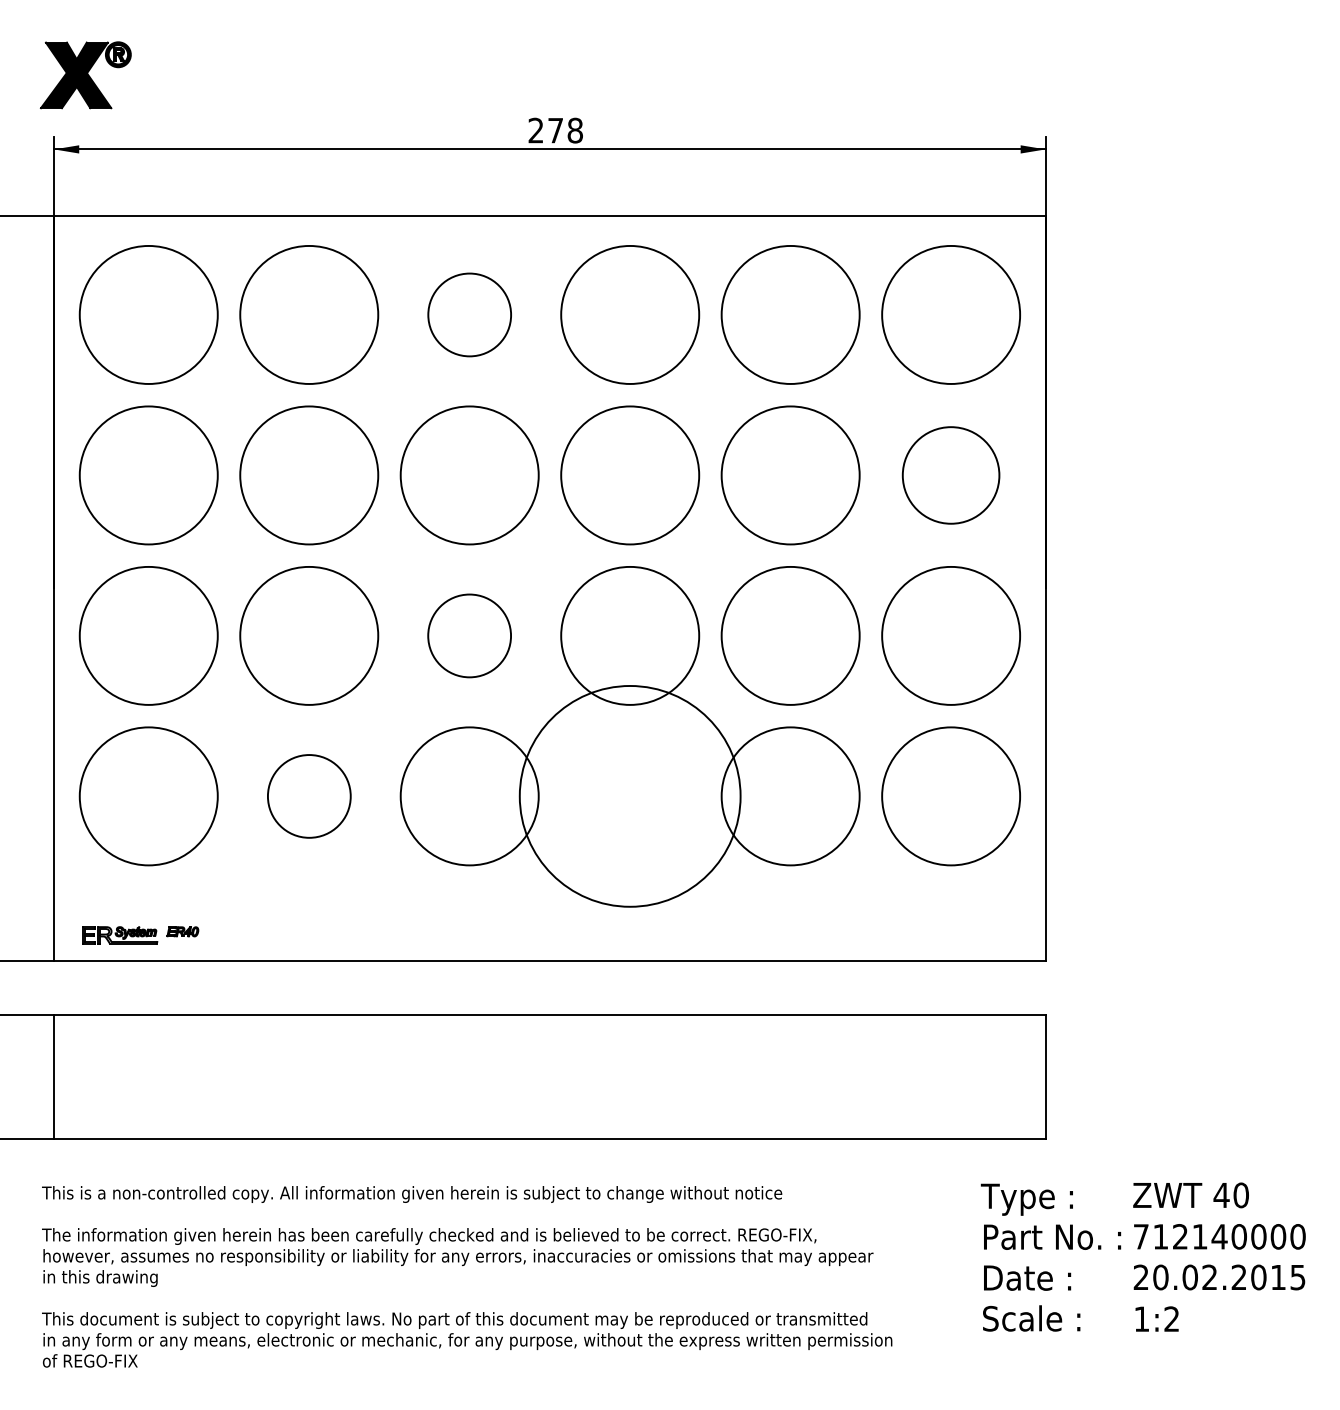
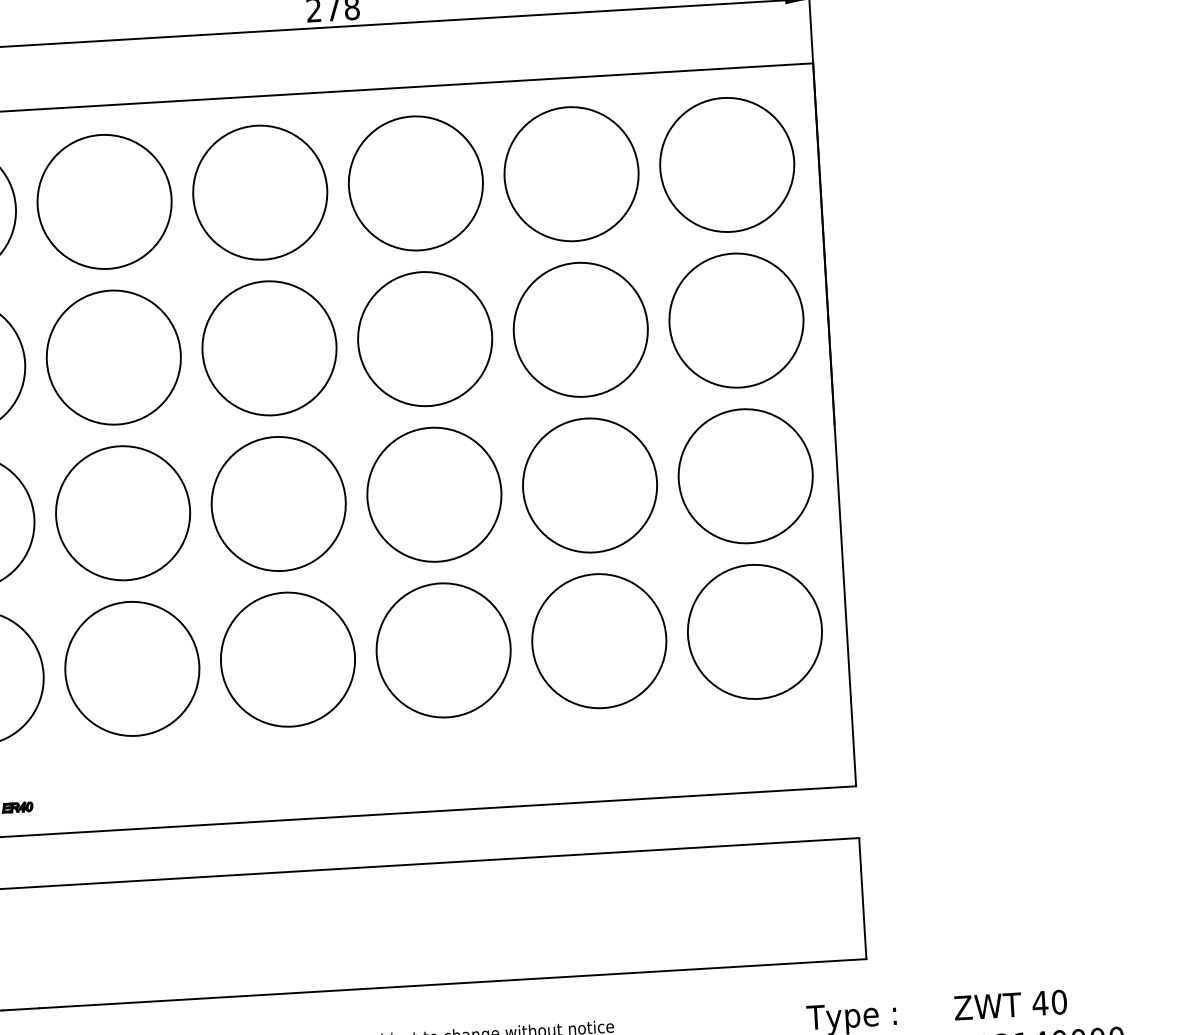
circle: (469, 314) -> (260, 192), size x1.67
circle: (950, 475) -> (735, 320), size x1.43
circle: (469, 635) -> (278, 503), size x1.67
circle: (309, 796) -> (132, 669), size x1.67
circle: (630, 796) -> (443, 650), size x0.62

